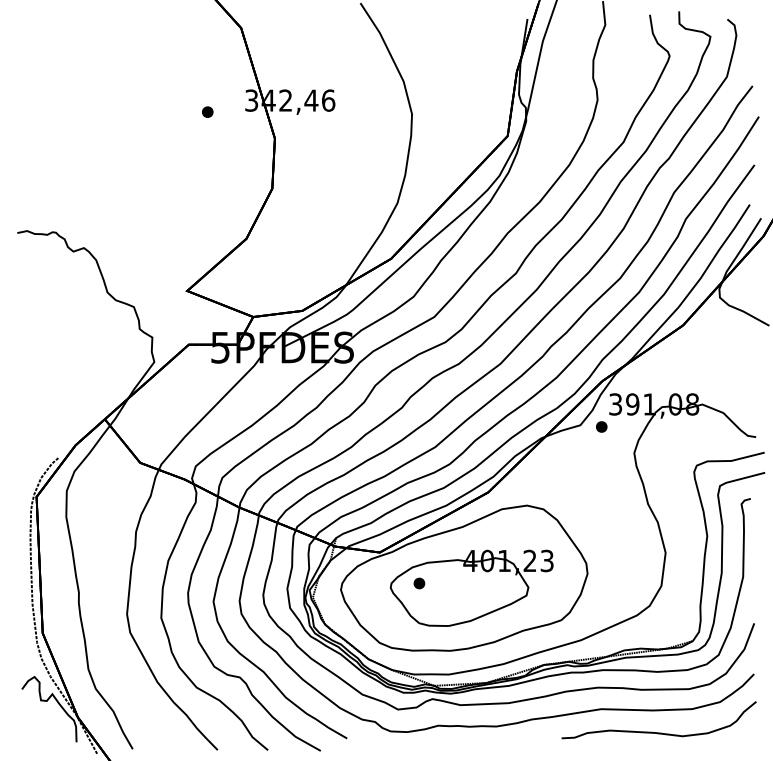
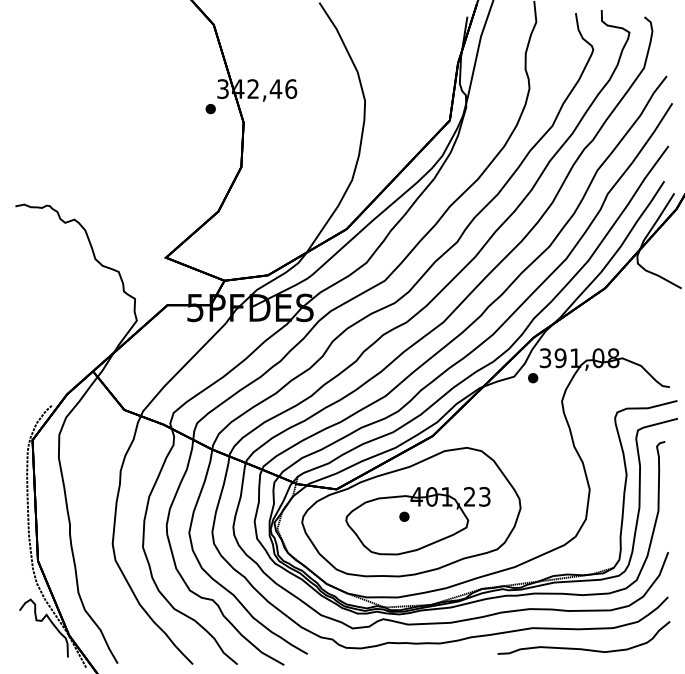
part: (207, 111) -> (210, 108), moved
part: (419, 583) -> (404, 516), moved

